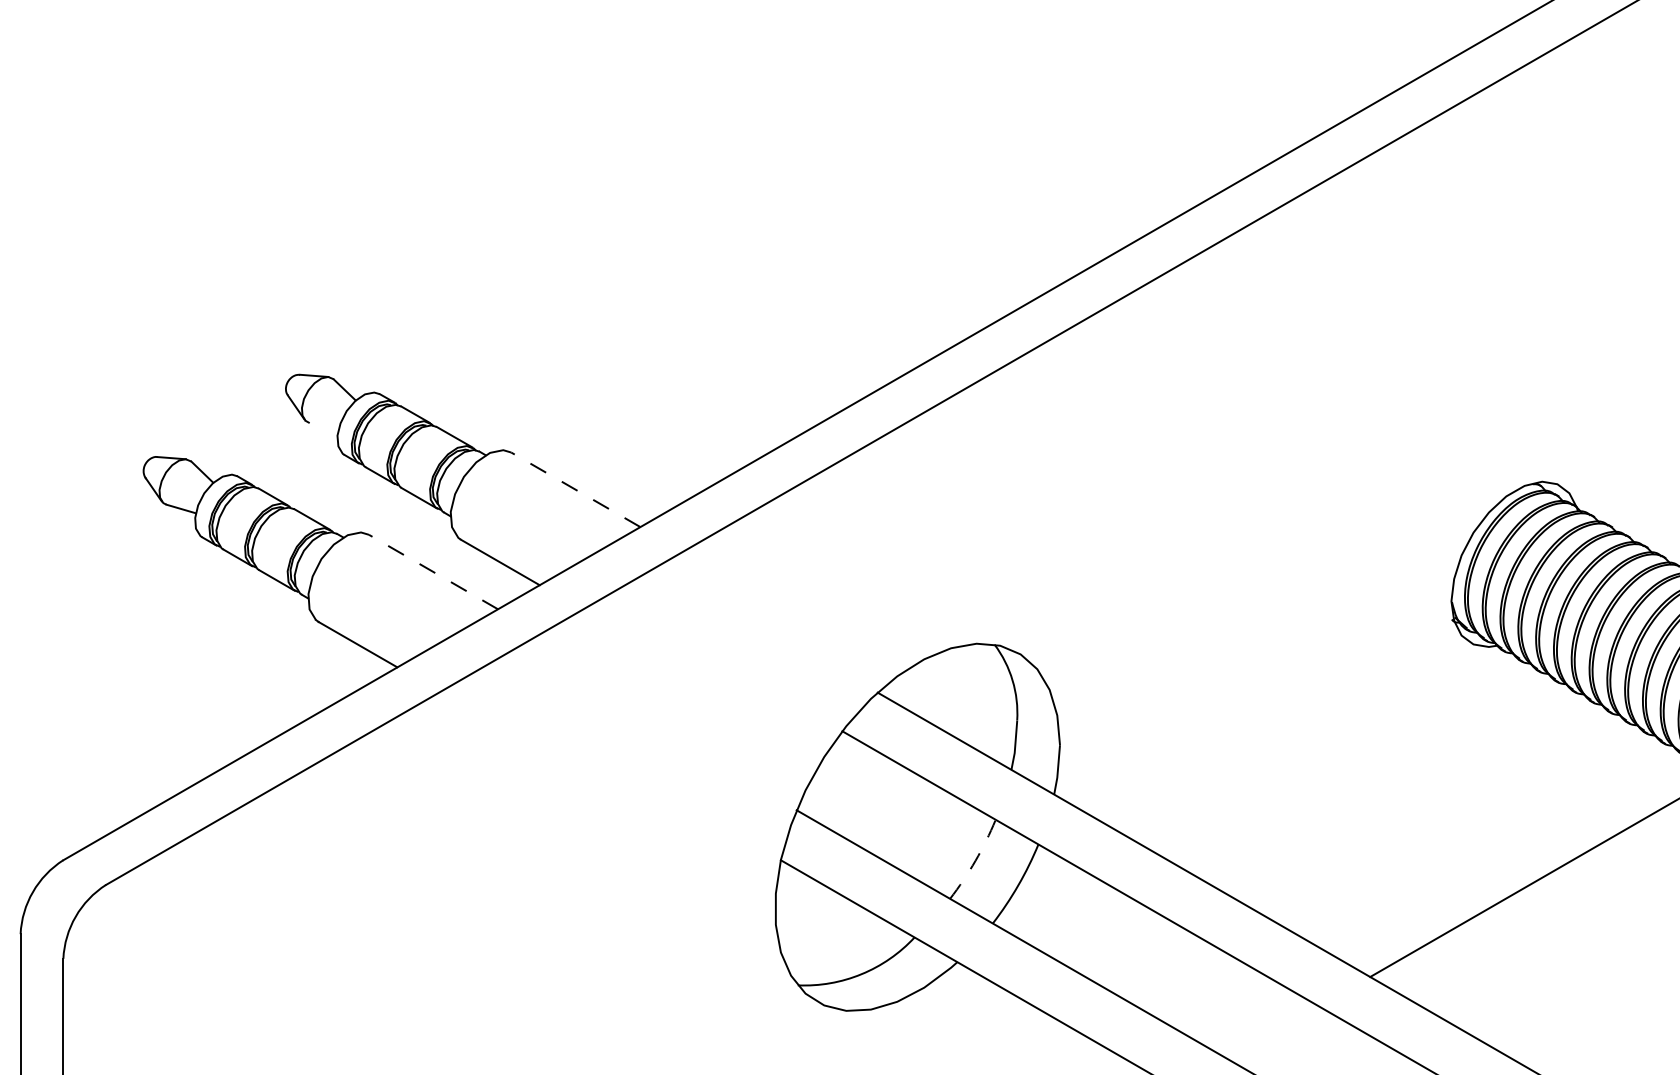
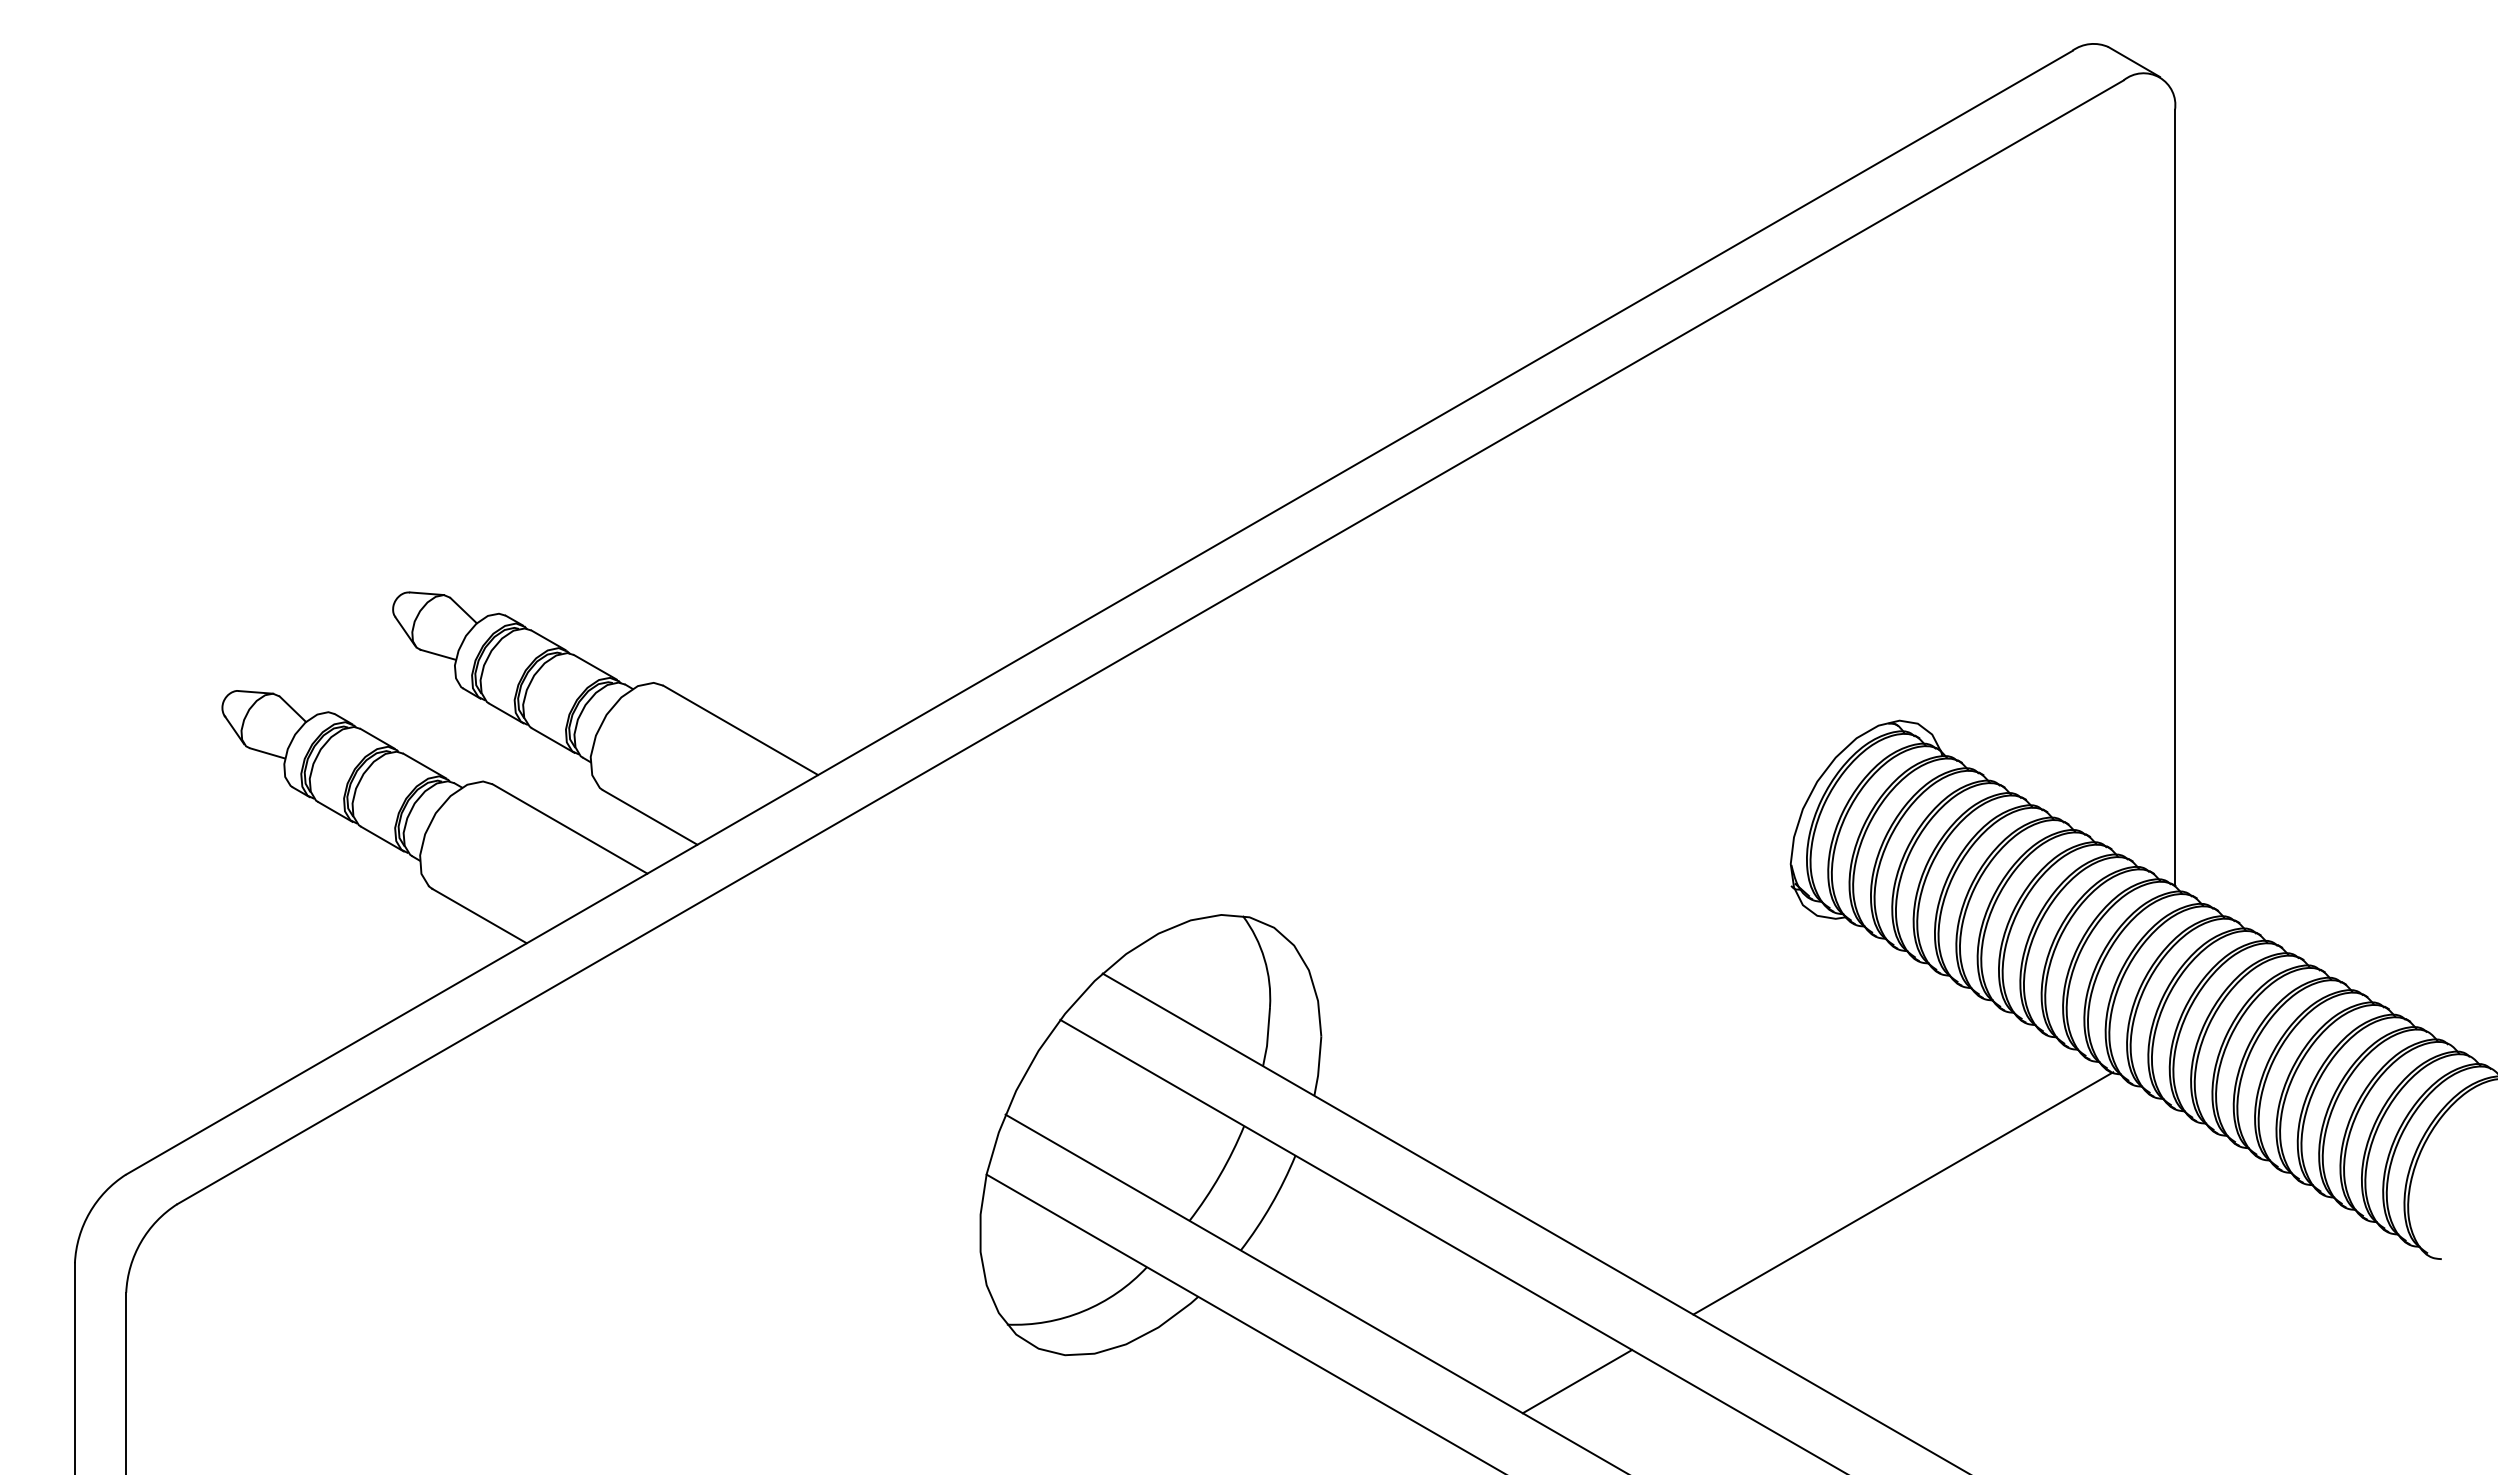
line: (322, 426) -> (437, 654), added
line: (575, 489) -> (740, 730), dashed -> solid
line: (433, 571) -> (569, 828), dashed -> solid
arc: (975, 861) -> (1219, 1175), dashed -> solid
line: (1273, 1032) -> (1577, 1381), added

